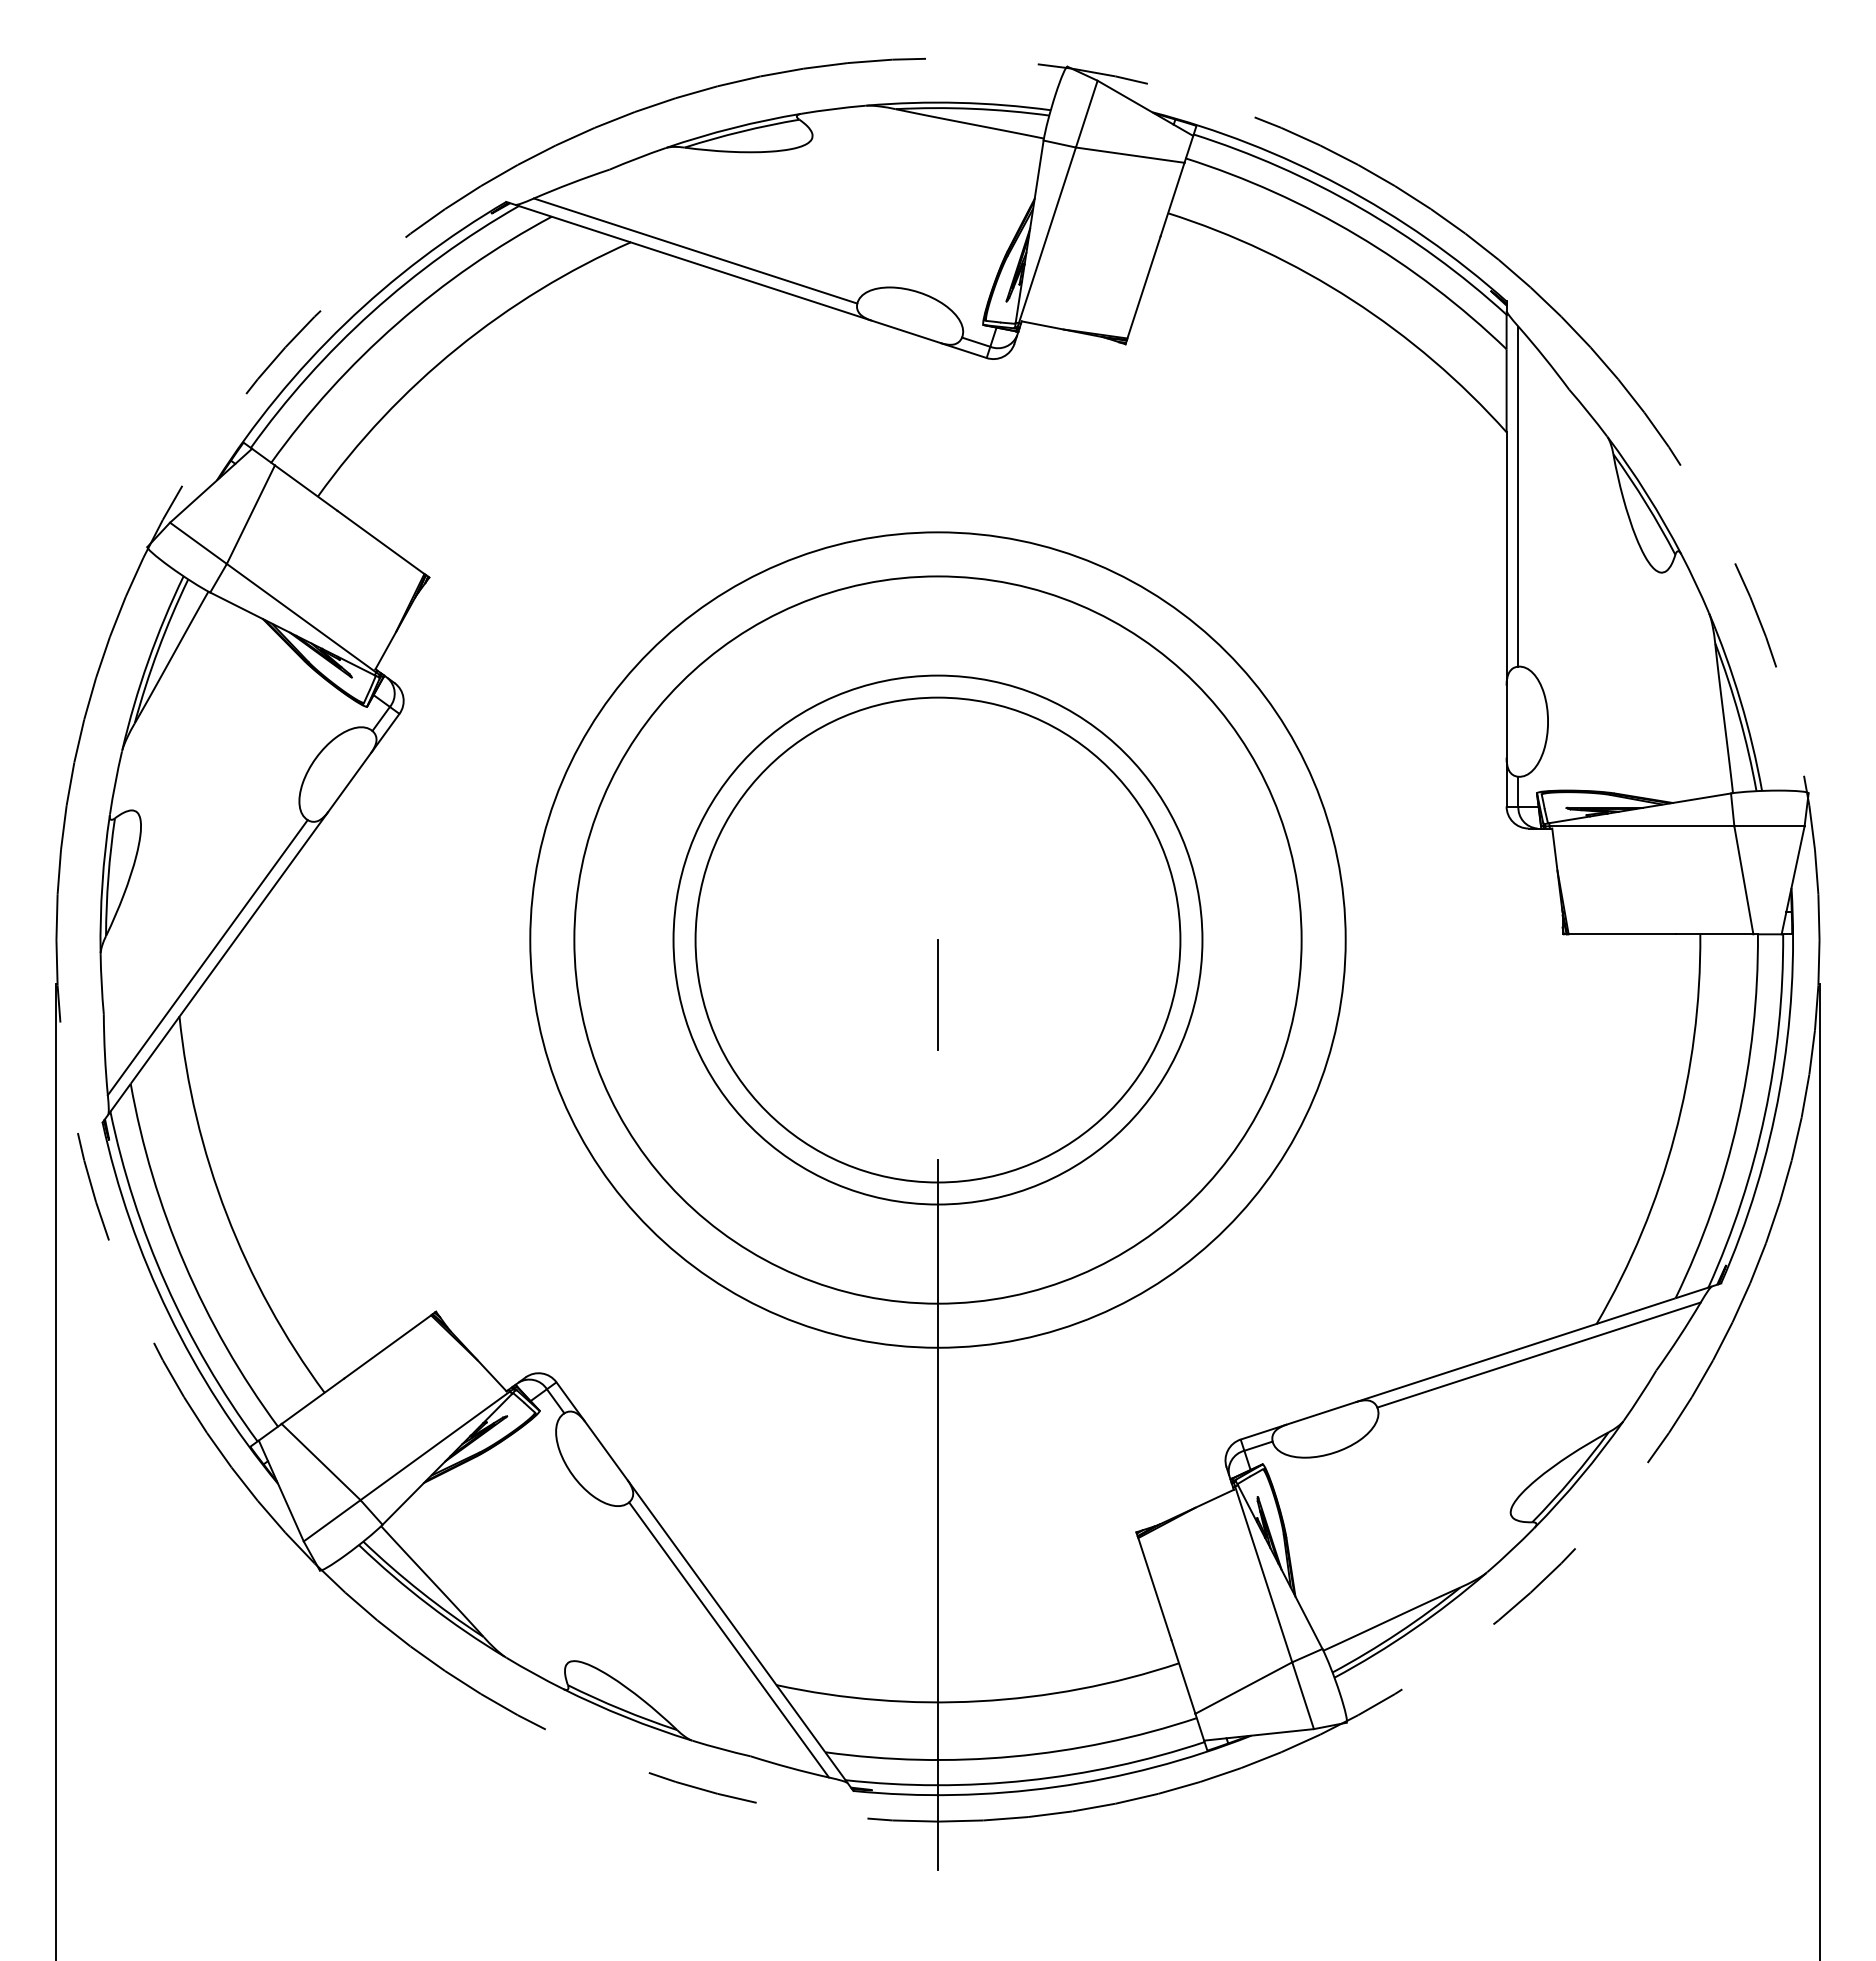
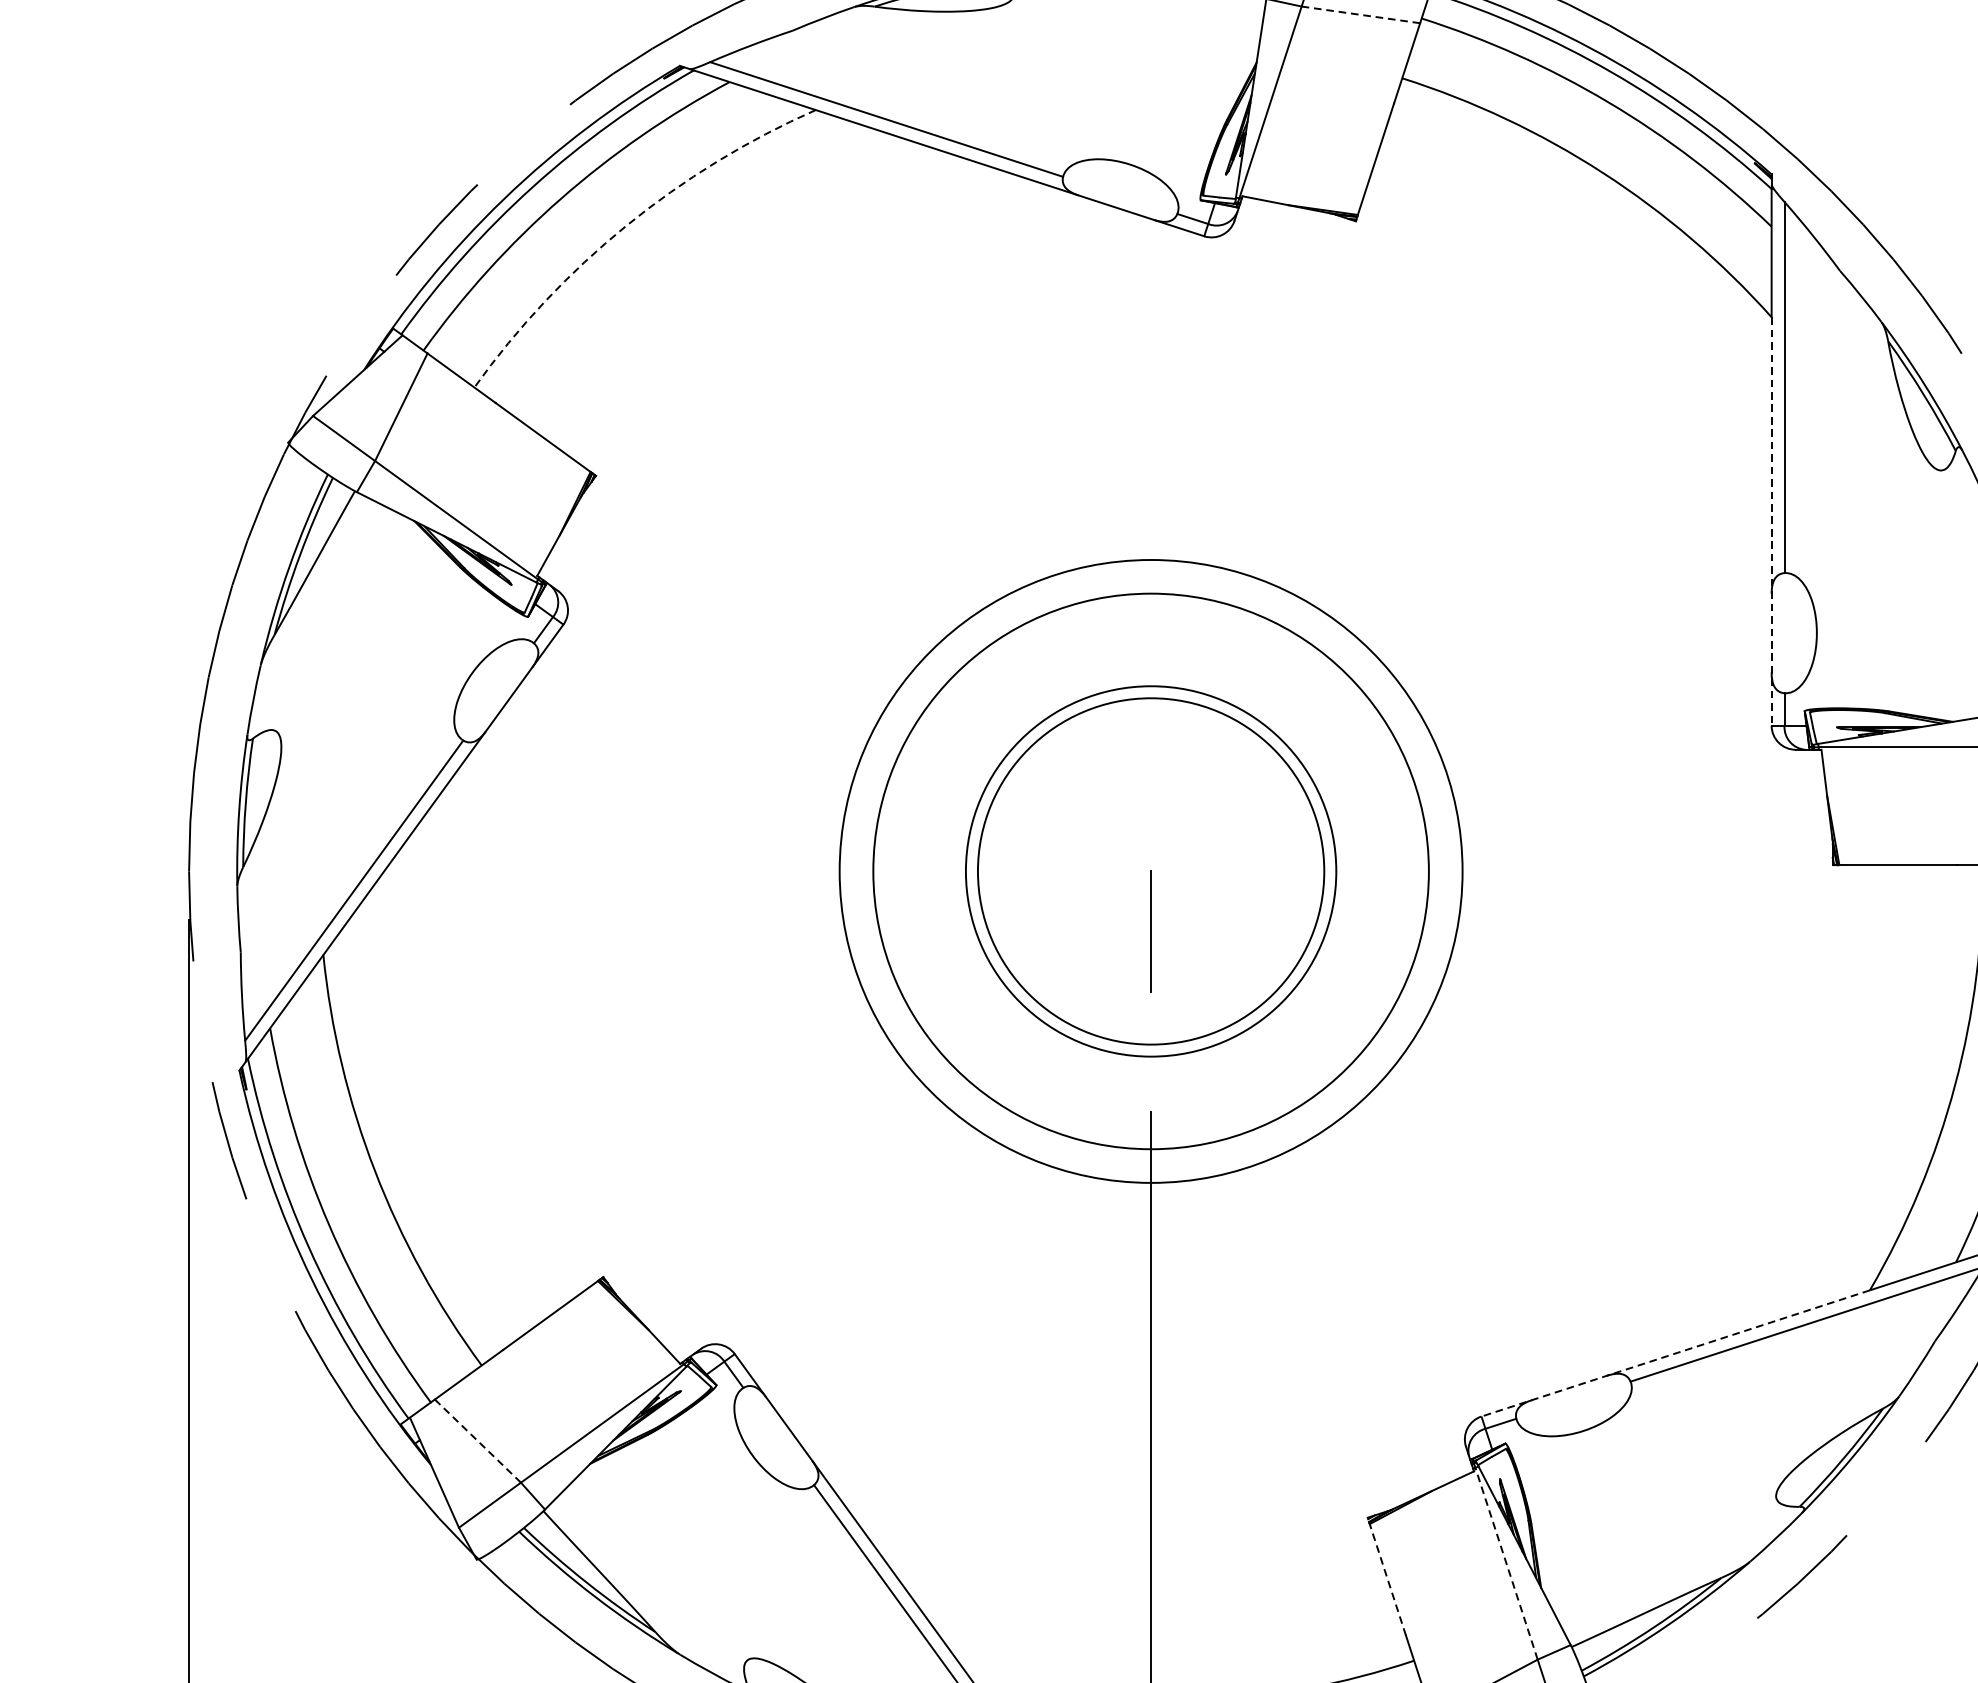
line: (1130, 155) -> (1361, 15), solid -> dashed
arc: (457, 348) -> (626, 225), solid -> dashed
line: (1506, 619) -> (1771, 521), solid -> dashed
circle: (937, 939) -> (1150, 870), size x0.6
circle: (937, 939) -> (1150, 870), size x0.7
circle: (937, 939) -> (1150, 870), size x0.7
circle: (937, 939) -> (1150, 870), size x0.7
line: (1418, 1381) -> (1675, 1353), solid -> dashed
line: (321, 1462) -> (478, 1441), solid -> dashed
line: (1263, 1573) -> (1506, 1562), solid -> dashed
line: (1153, 1586) -> (1386, 1576), solid -> dashed

